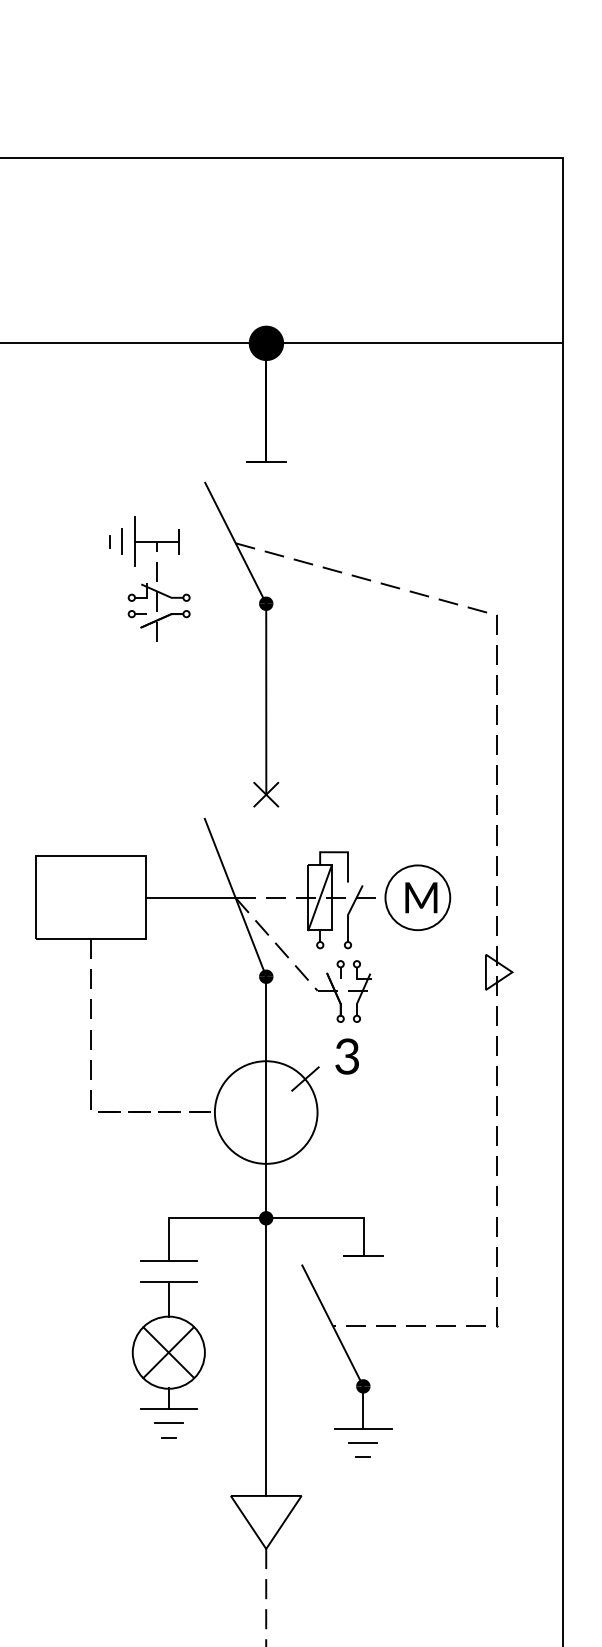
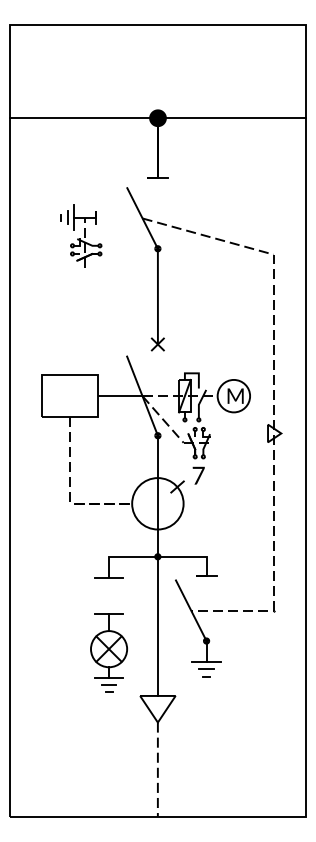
part: (149, 577) -> (81, 235), moved
text: (347, 1056) -> (198, 475), 3 -> 7
part: (167, 1359) -> (108, 652), moved

